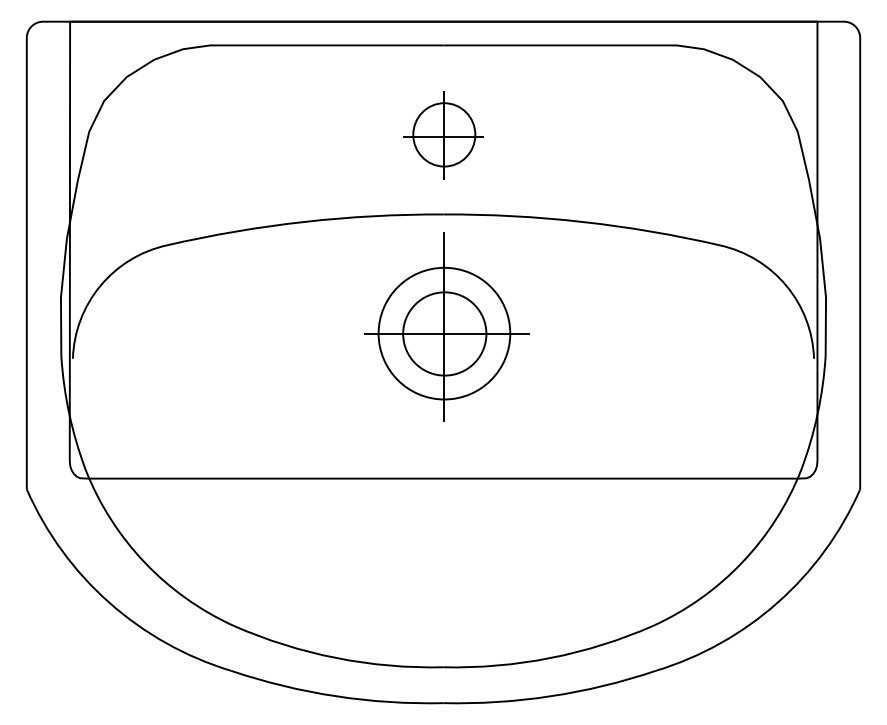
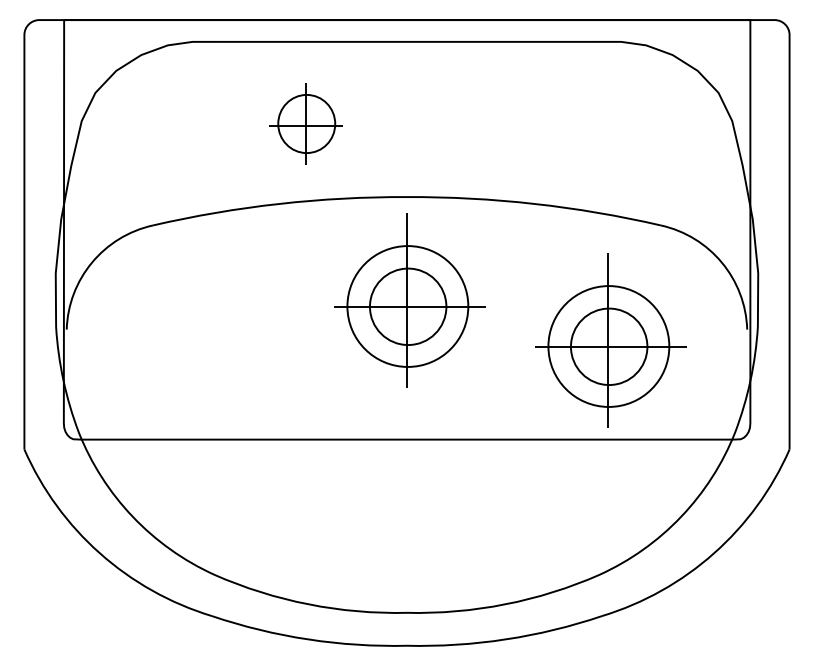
part: (442, 134) -> (305, 123), moved
part: (665, 370) -> (610, 340), added

